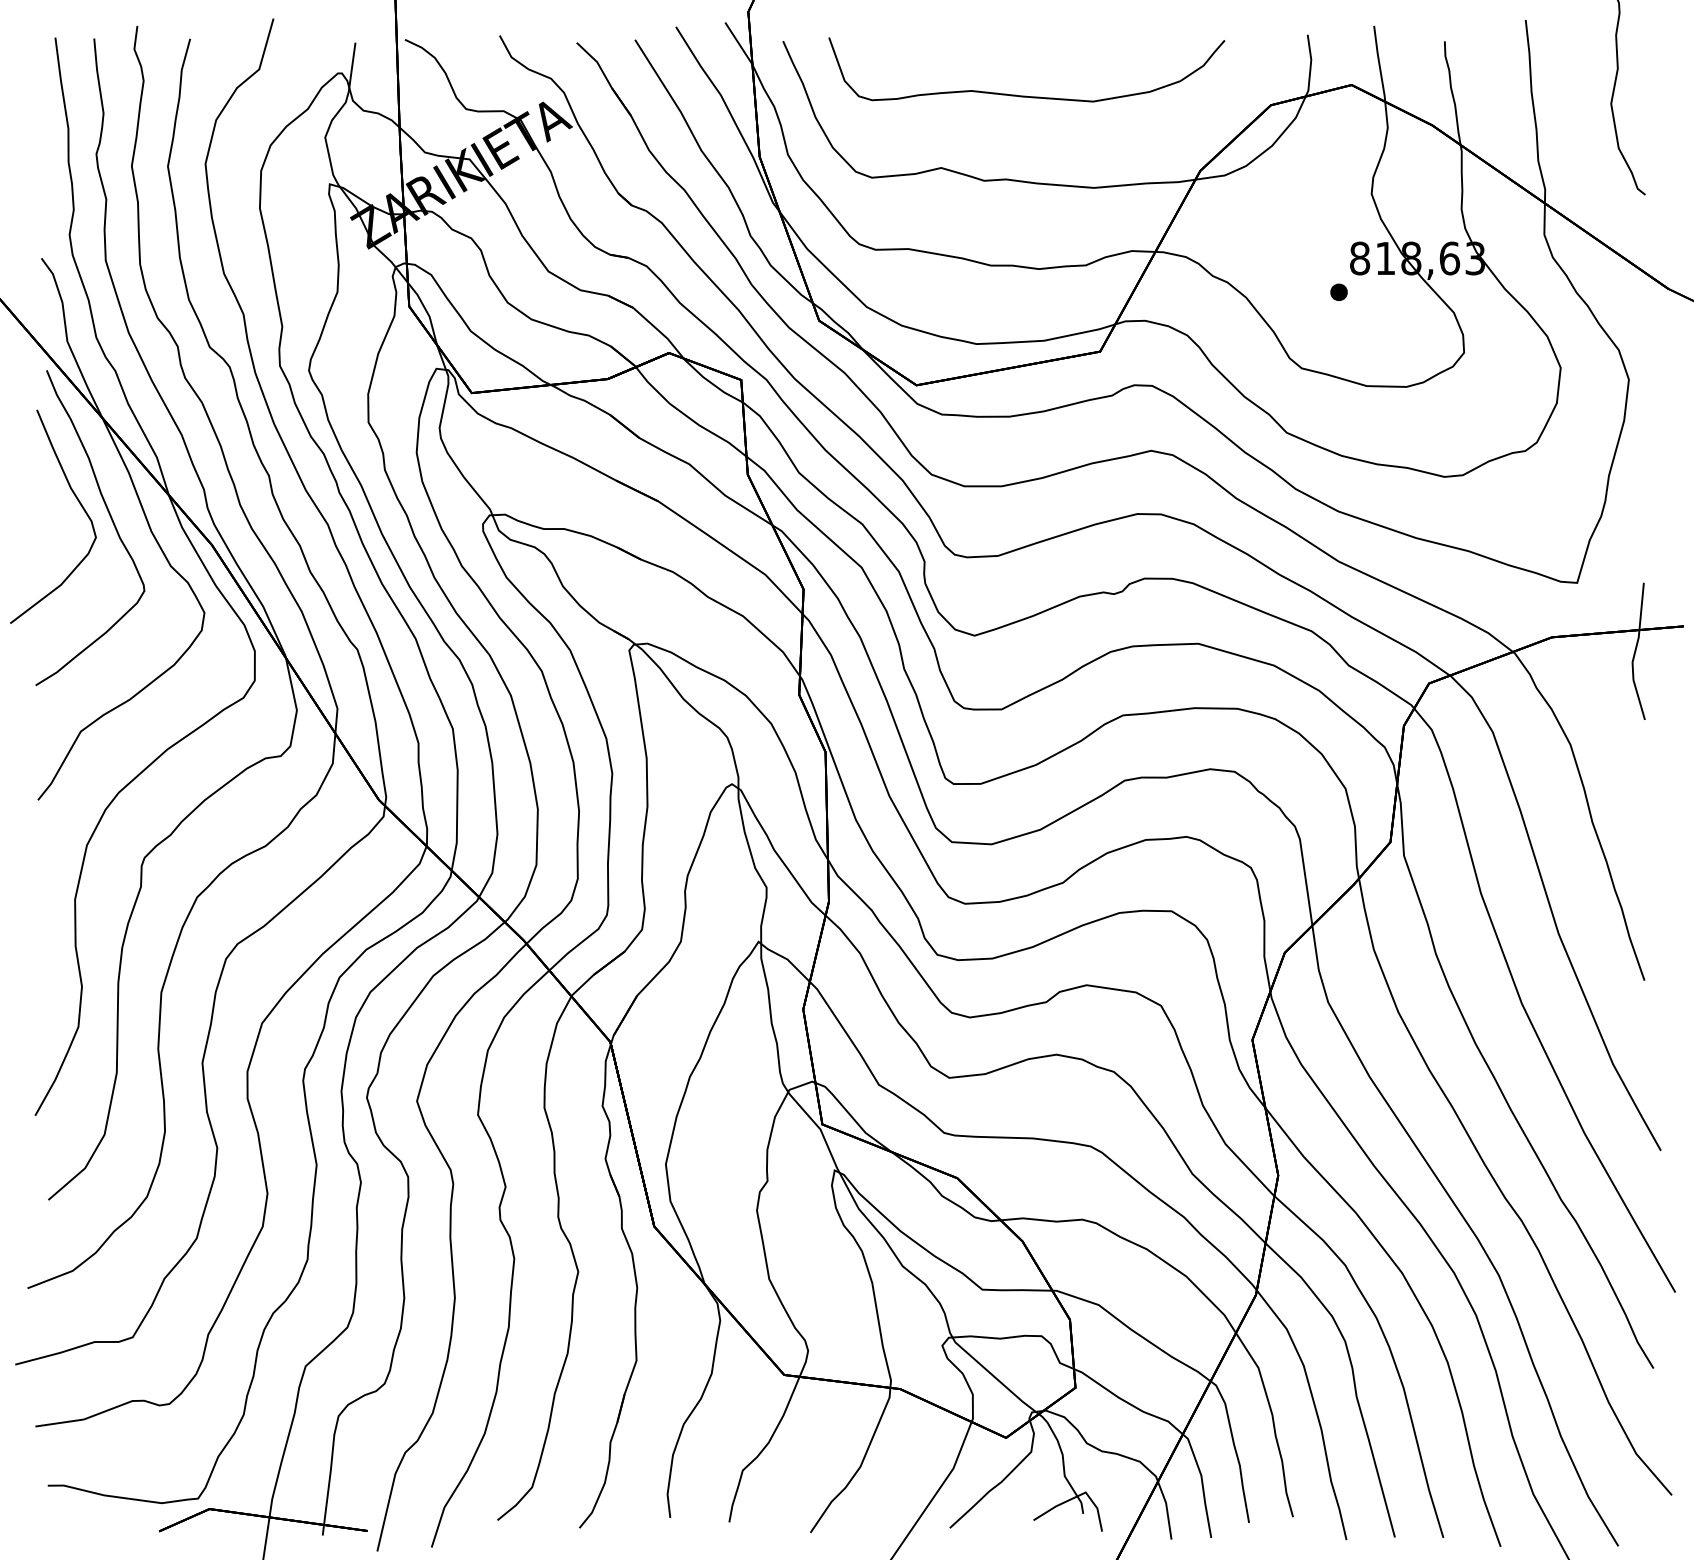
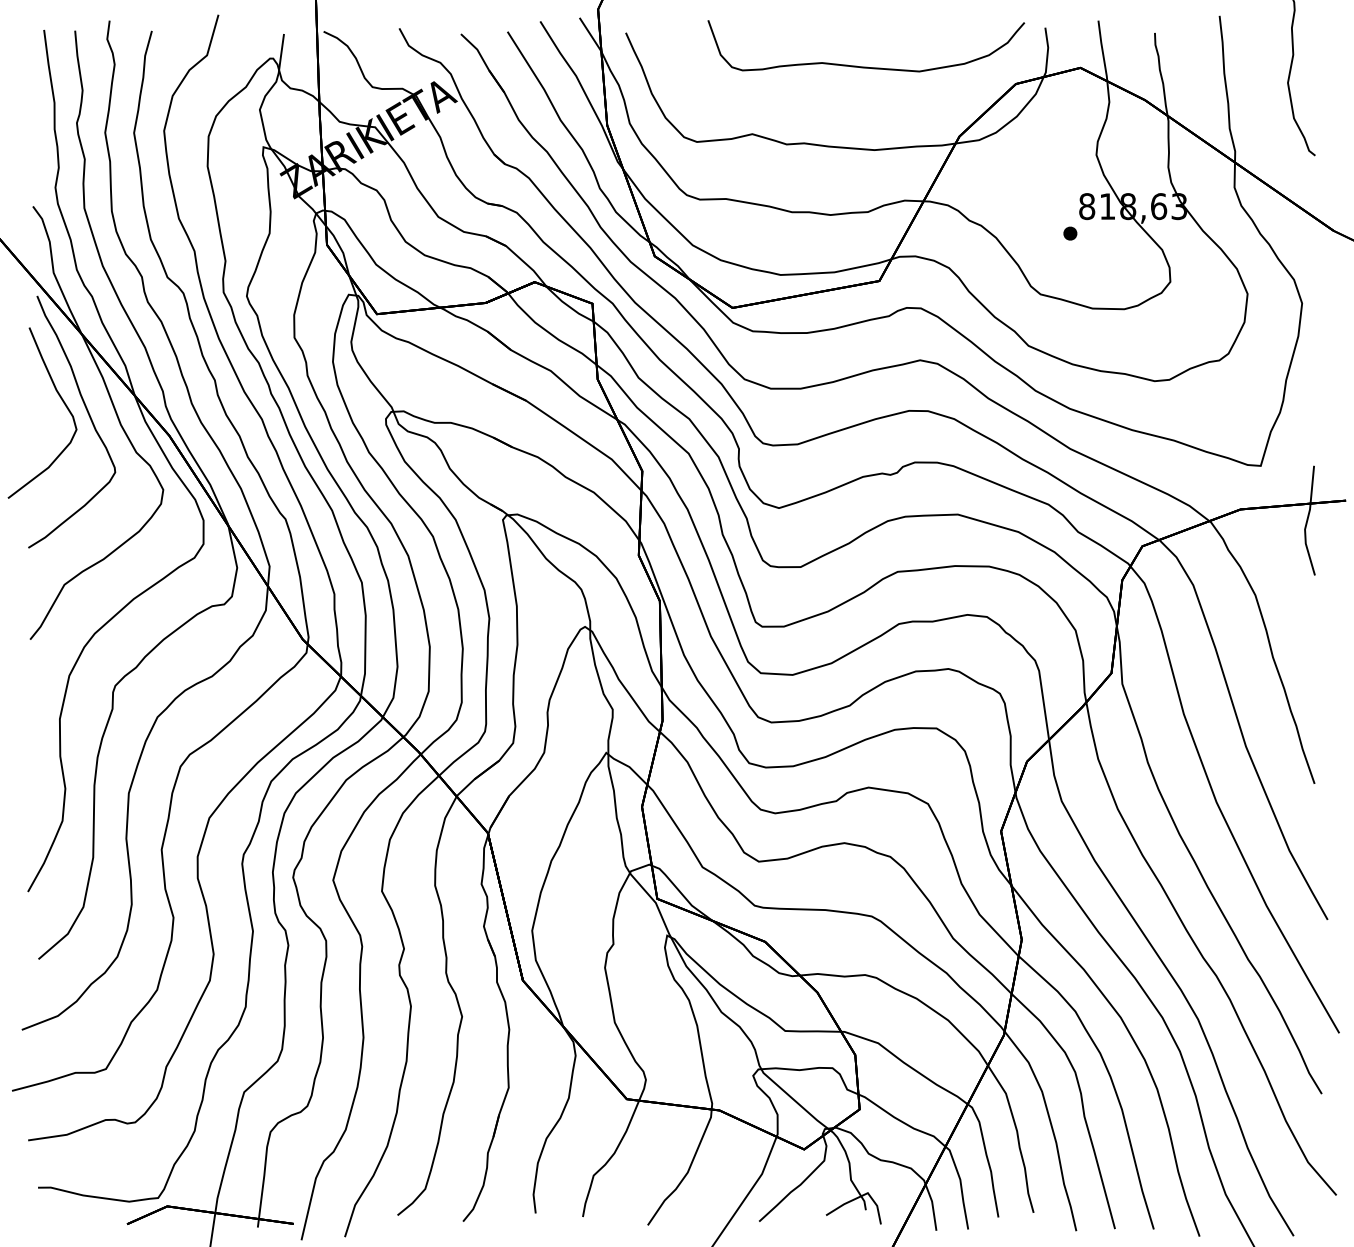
part: (1026, 95) -> (866, 66), moved

